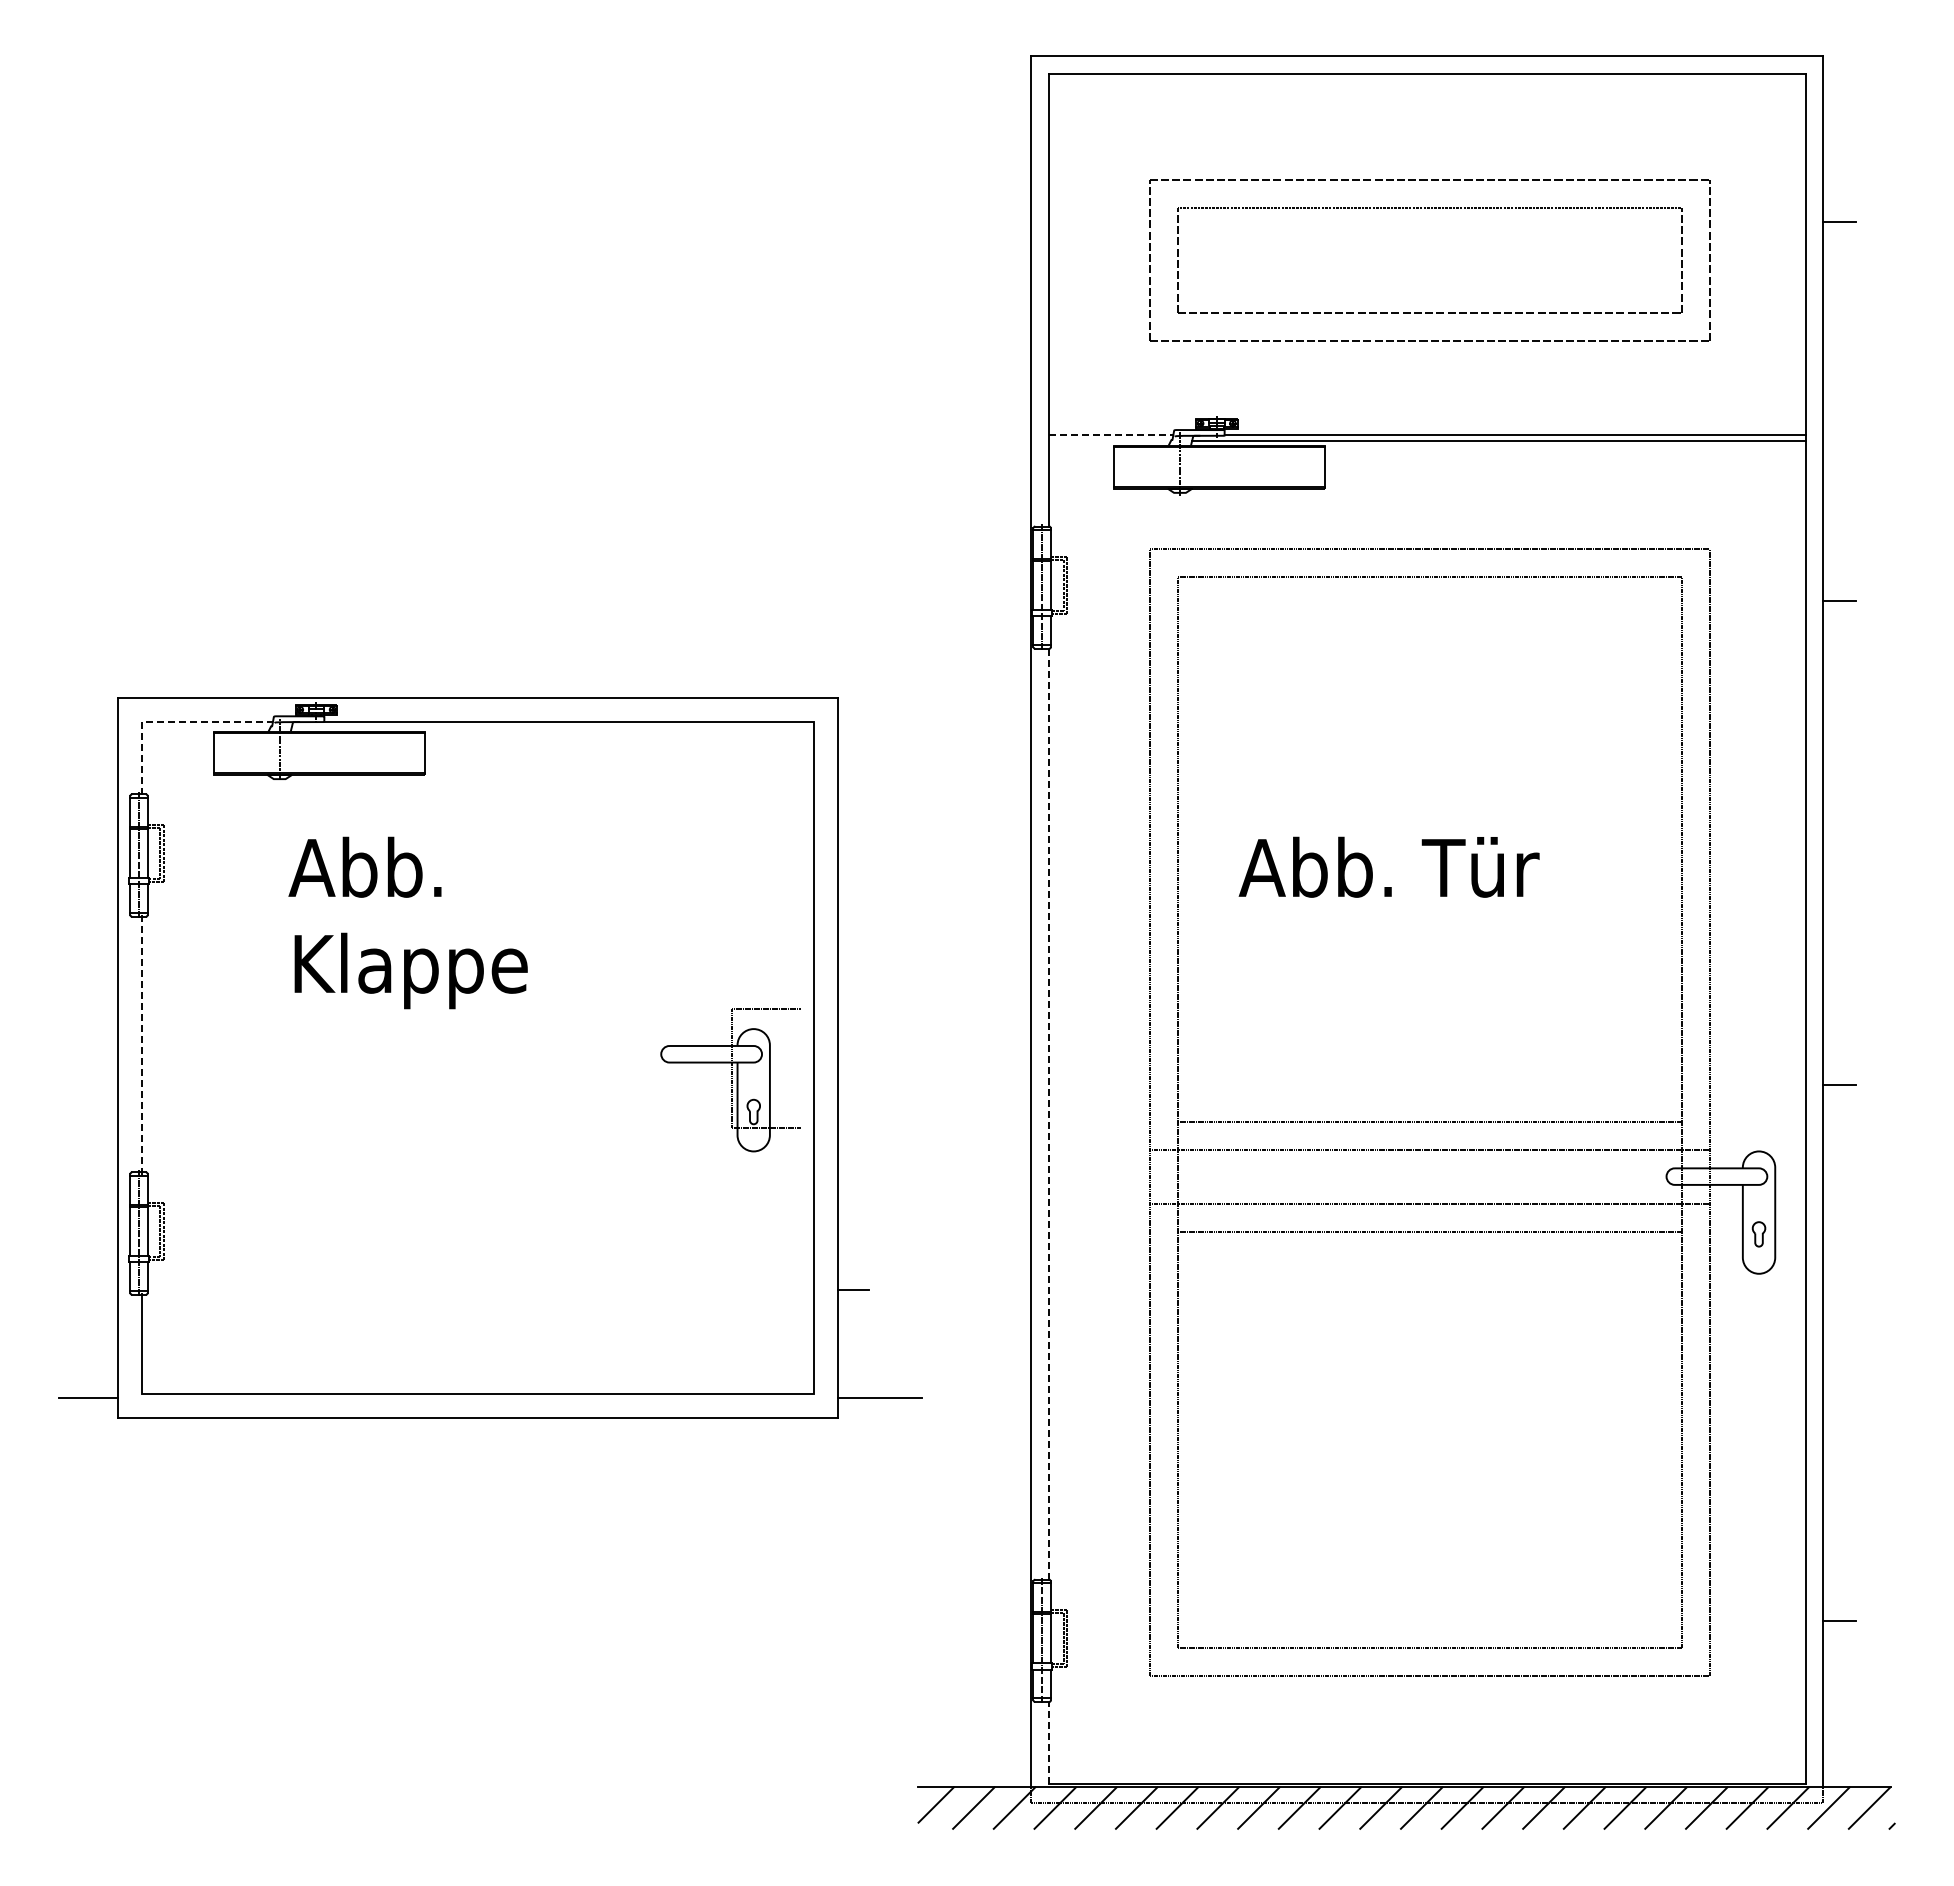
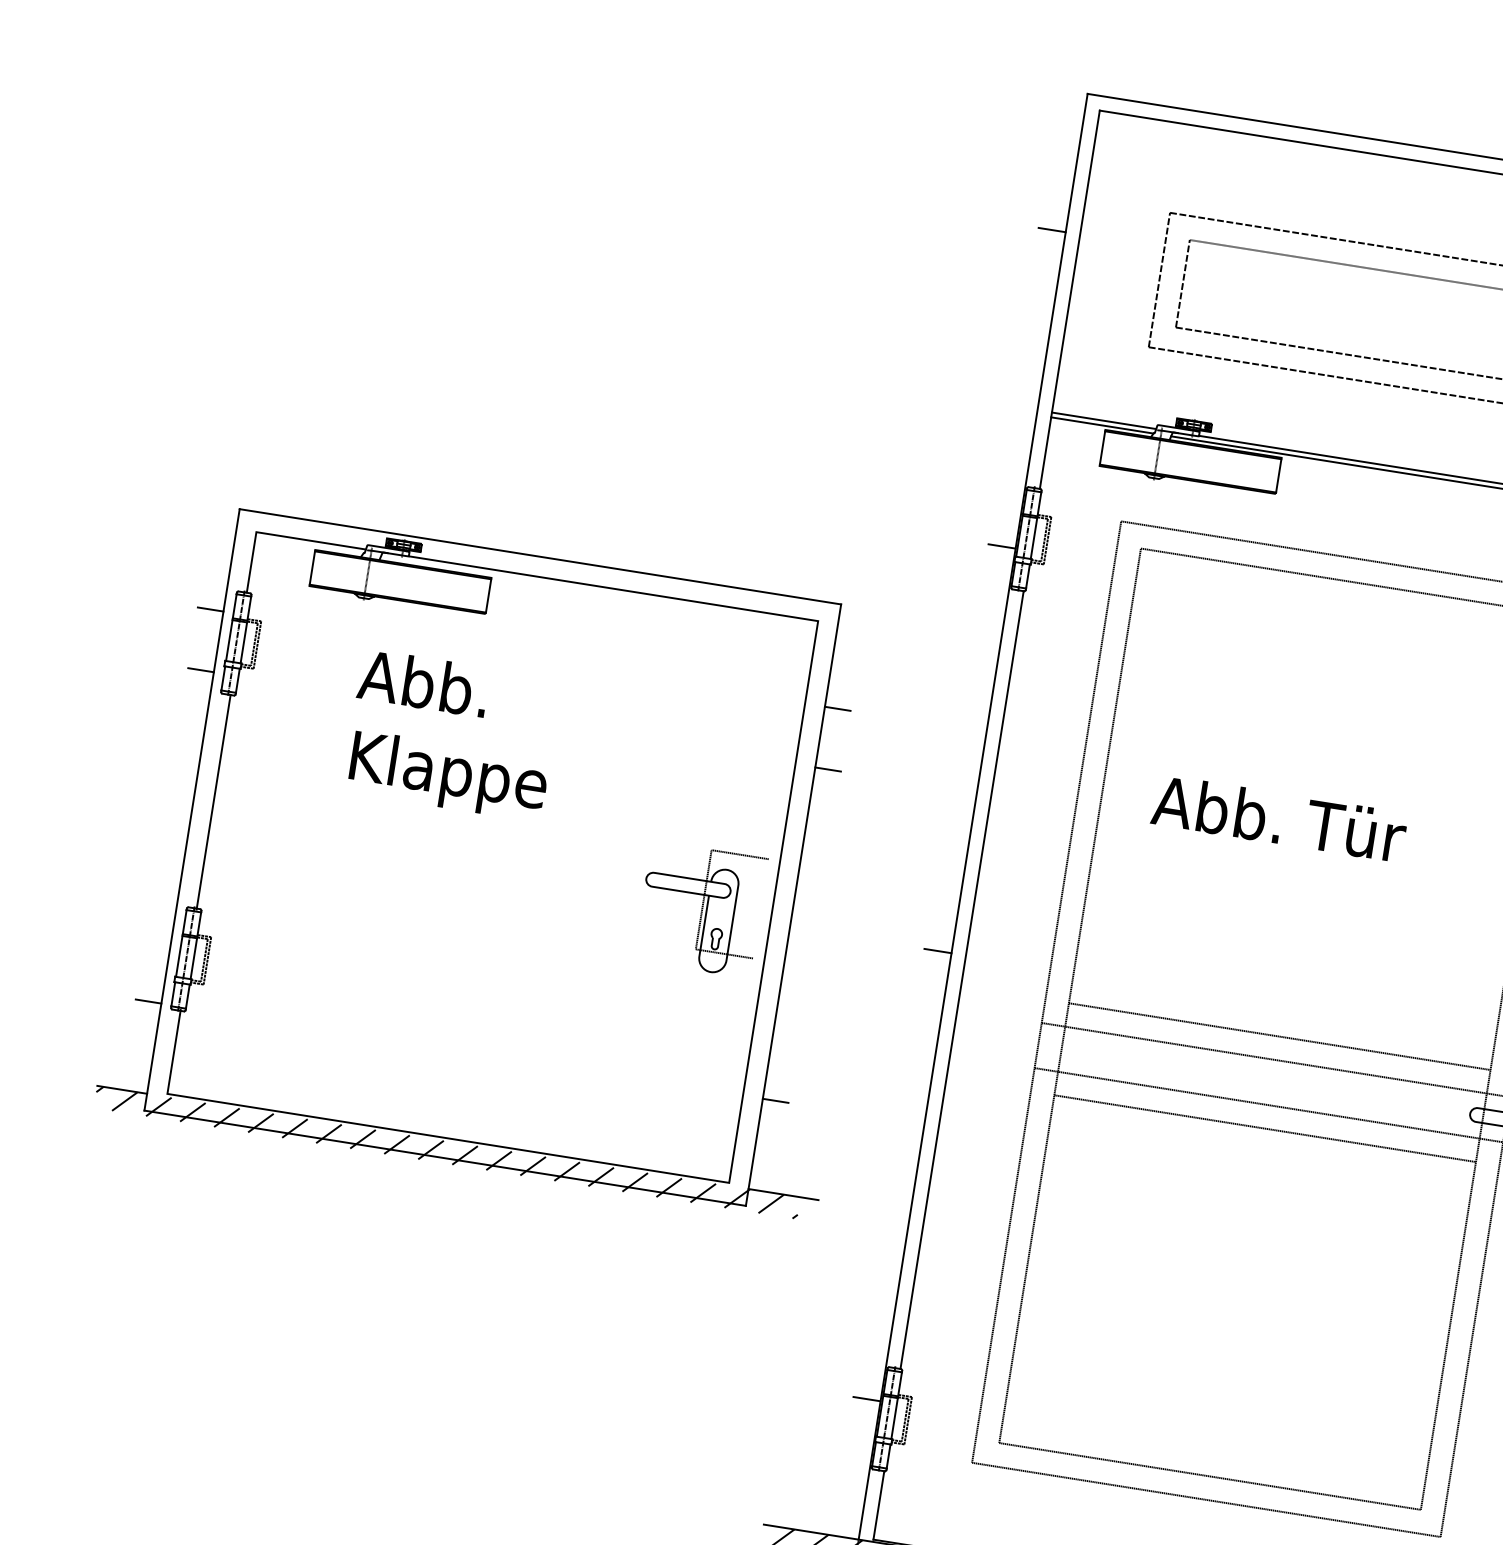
line: (1014, 222) -> (1051, 230), added
line: (1111, 435) -> (1104, 421), dashed -> solid
line: (1109, 440) -> (1102, 425), added
line: (1014, 600) -> (1001, 546), added
line: (169, 721) -> (279, 535), dashed -> solid
line: (102, 820) -> (210, 609), added
line: (852, 820) -> (837, 708), added
line: (102, 893) -> (200, 670), added
line: (852, 893) -> (827, 769), added
line: (141, 1045) -> (213, 802), dashed -> solid
line: (1014, 1084) -> (937, 950), added
line: (1048, 1113) -> (962, 979), dashed -> solid
line: (102, 1289) -> (148, 1001), added
hatch: (479, 1410) -> (447, 1152), added
line: (1014, 1621) -> (866, 1399), added
line: (1048, 1743) -> (878, 1505), dashed -> solid

